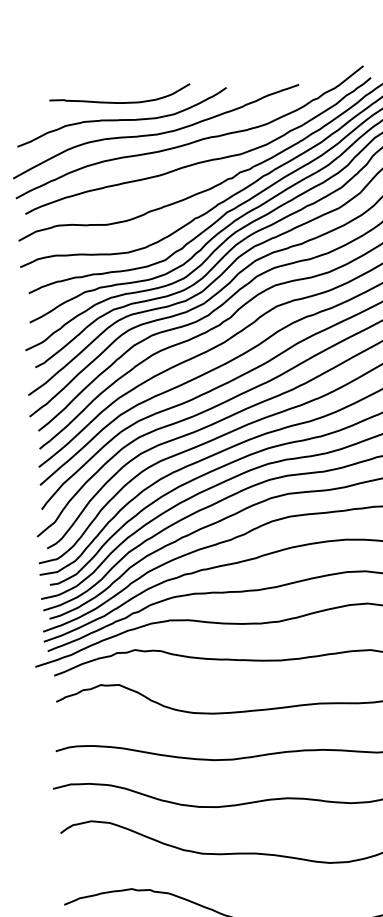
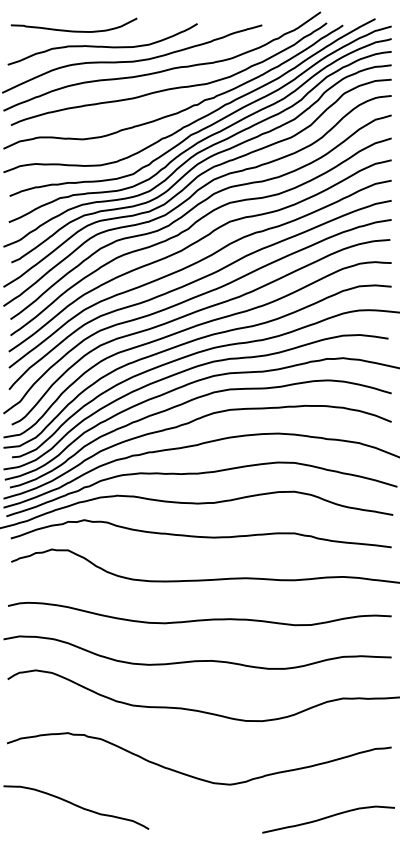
curve: (119, 101) -> (73, 30), moved

